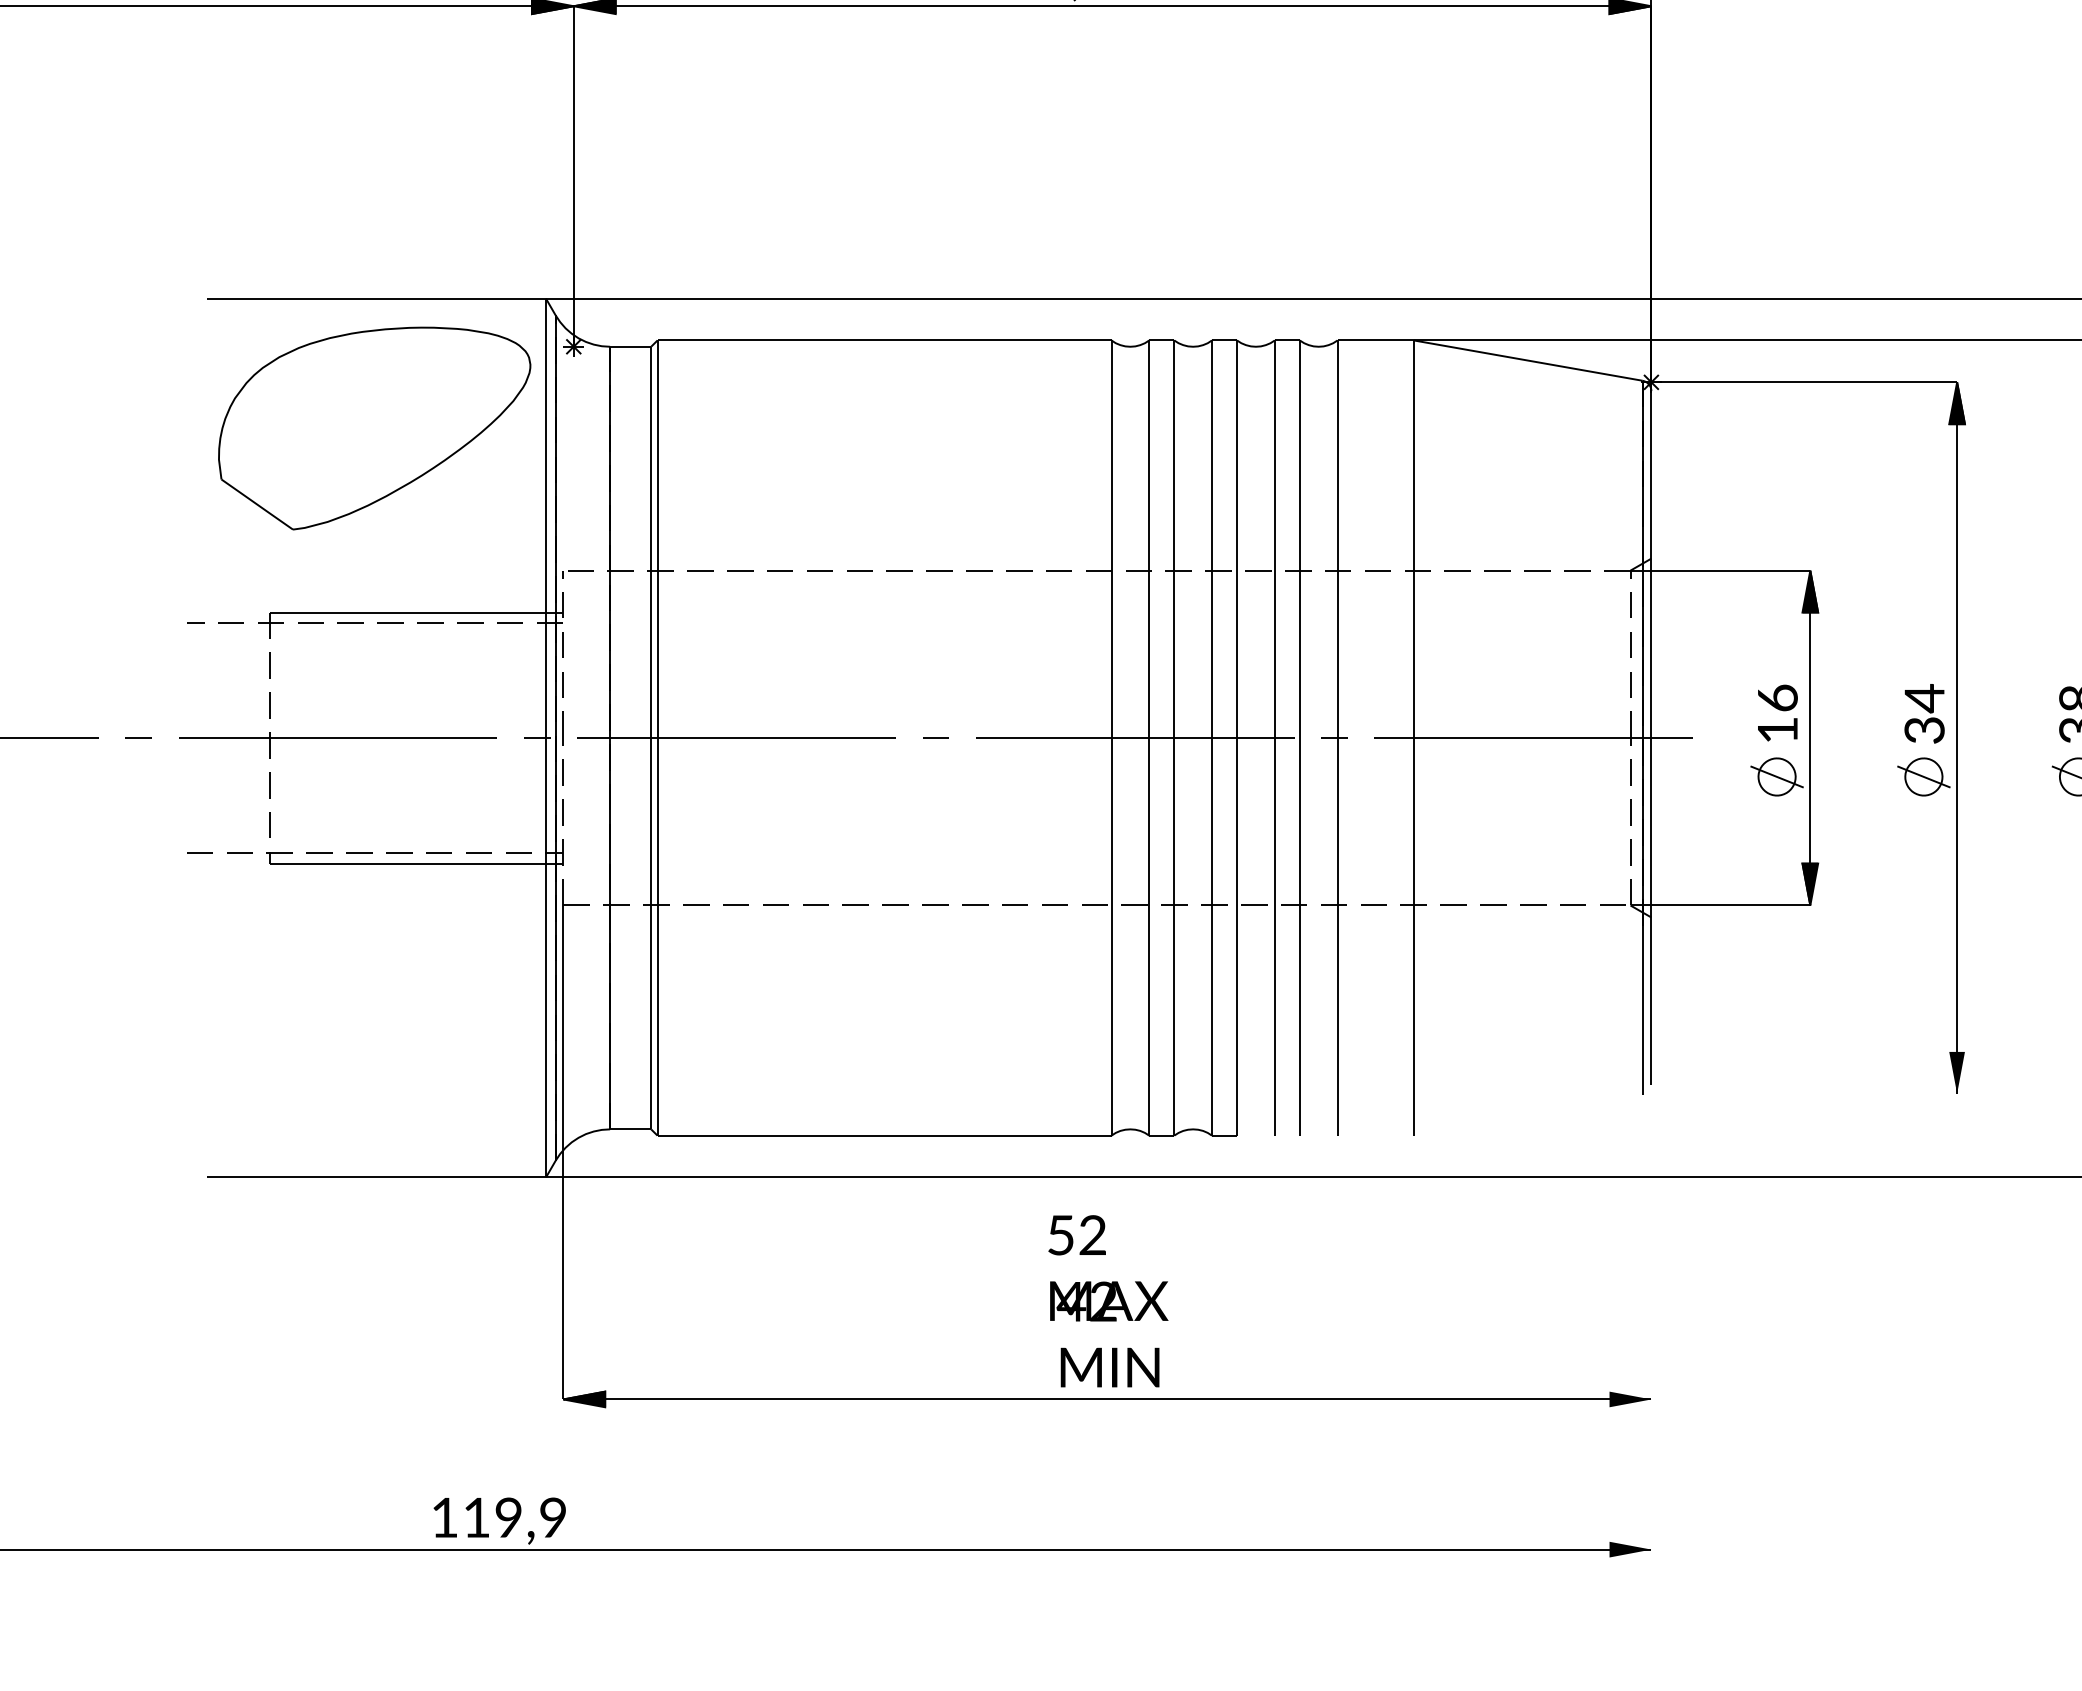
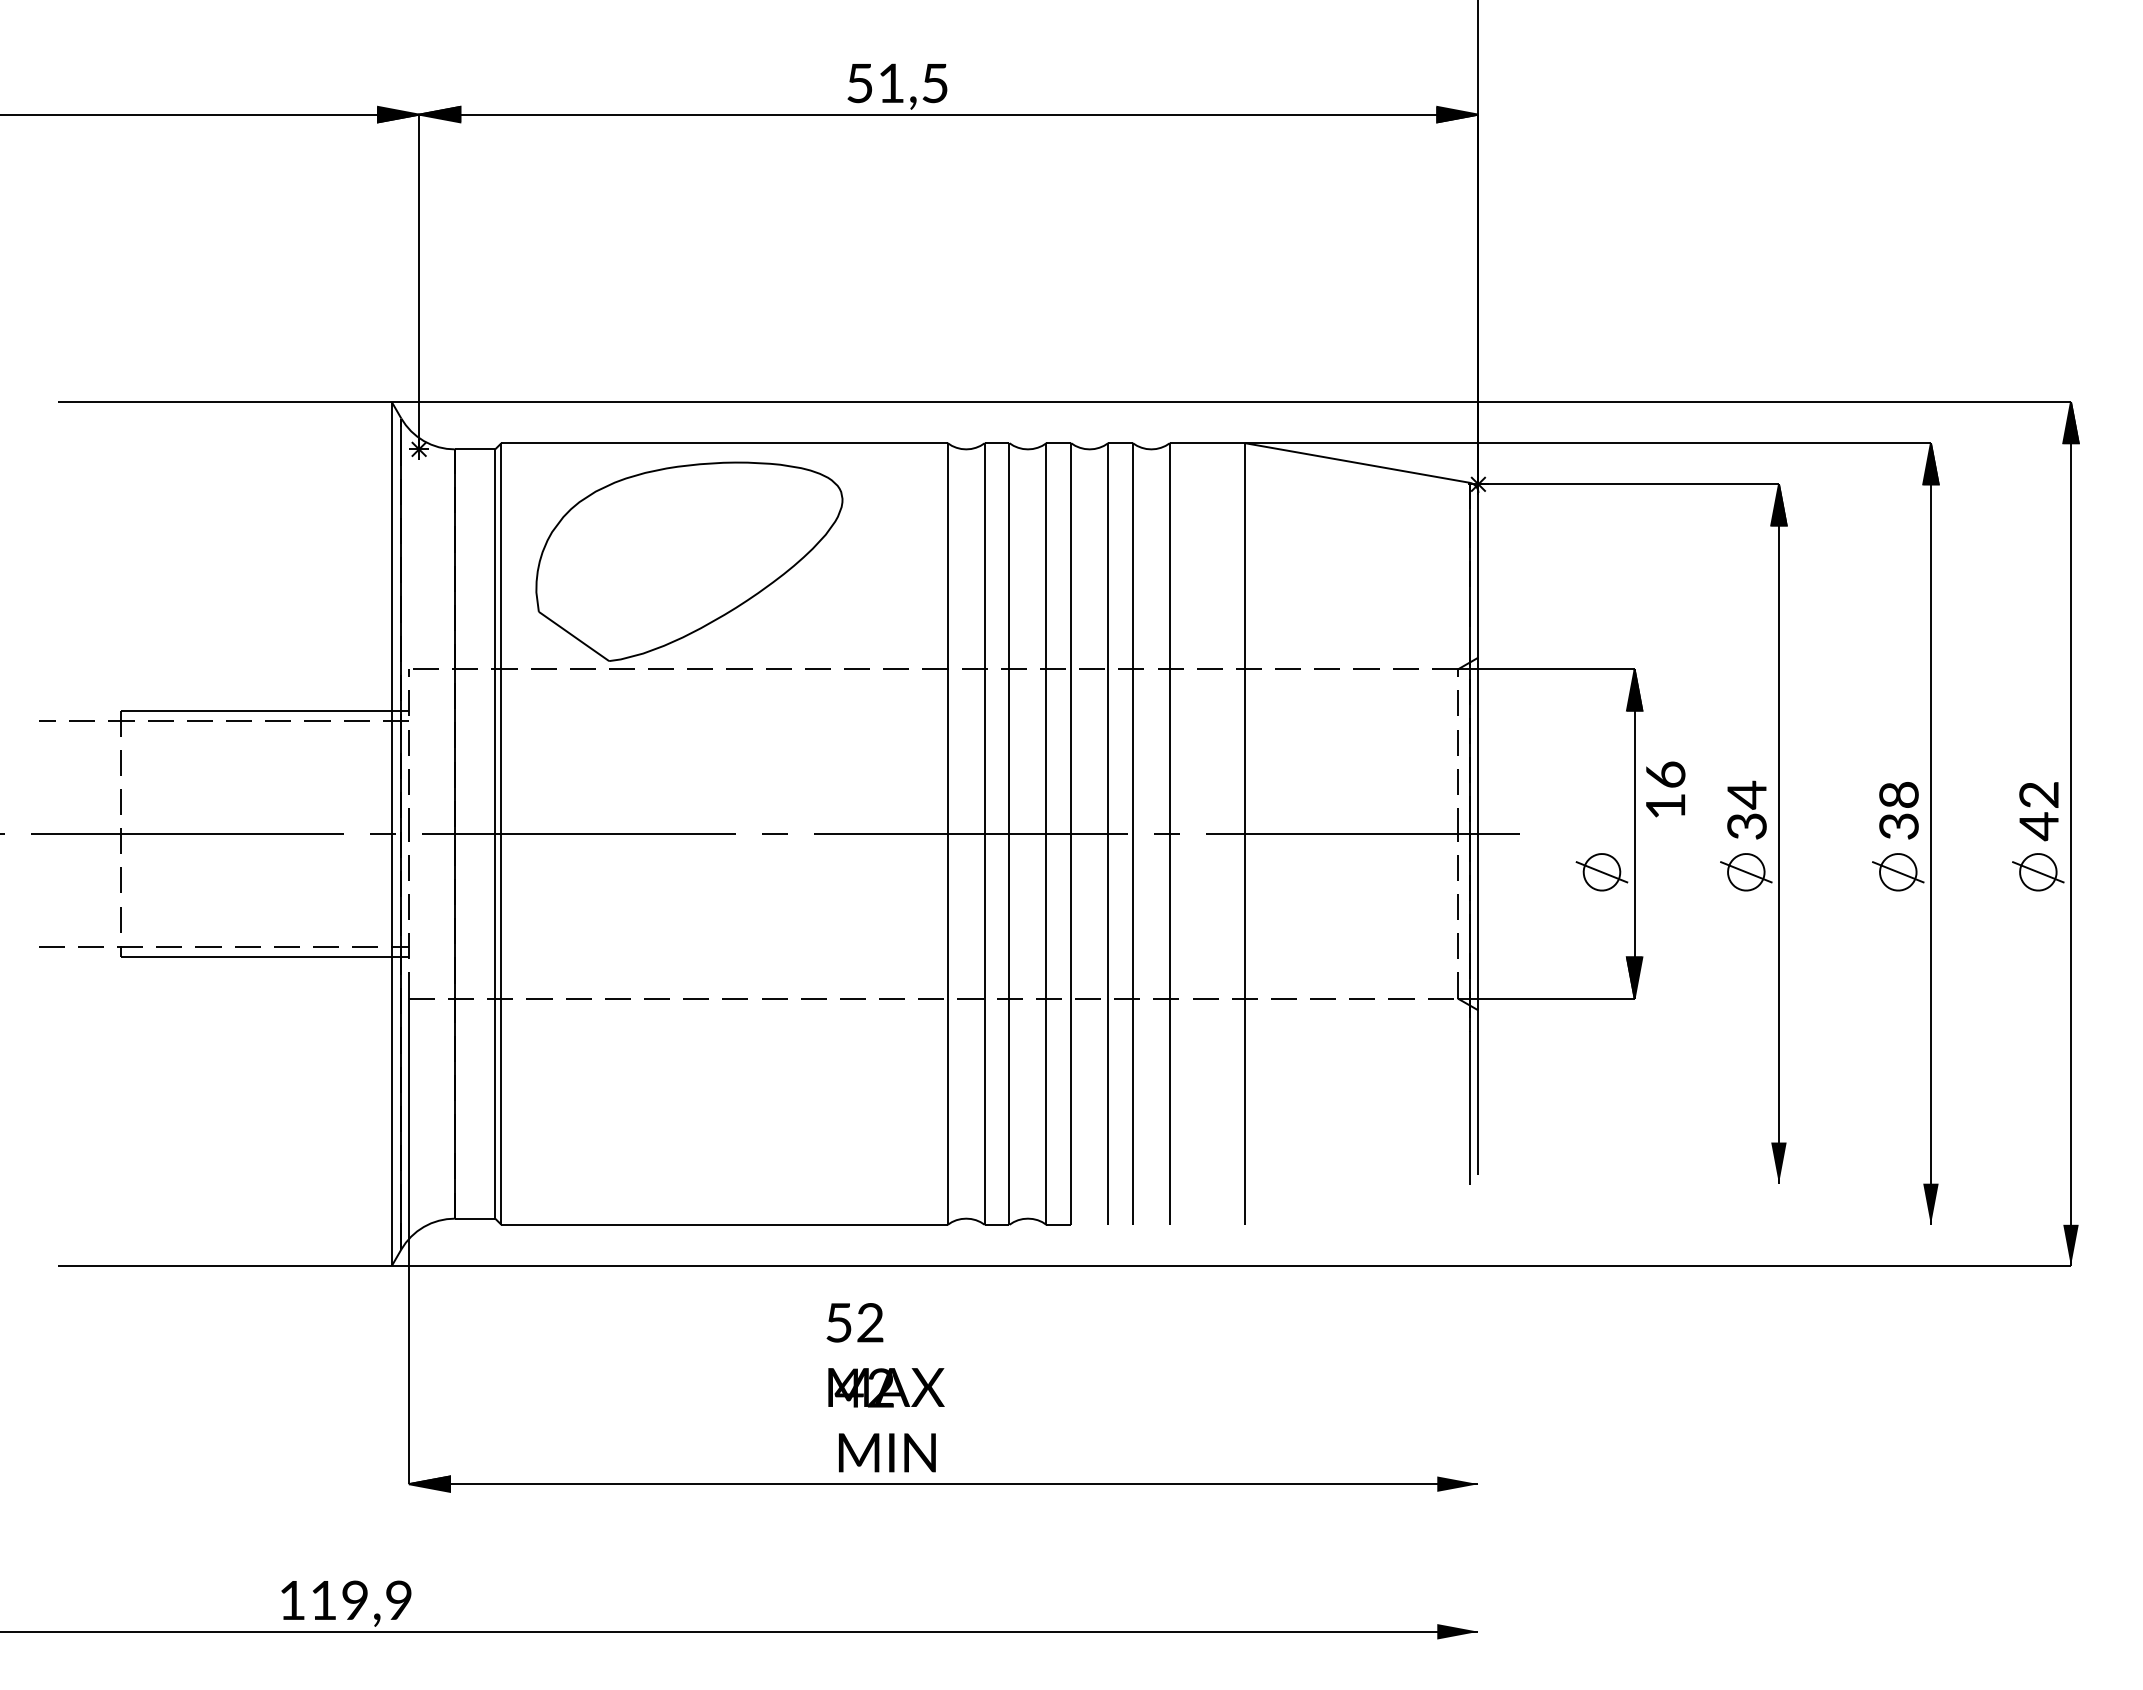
part: (374, 428) -> (689, 561), moved
text: (1777, 713) -> (1665, 789), moved
text: (1108, 1301) -> (885, 1387), moved

